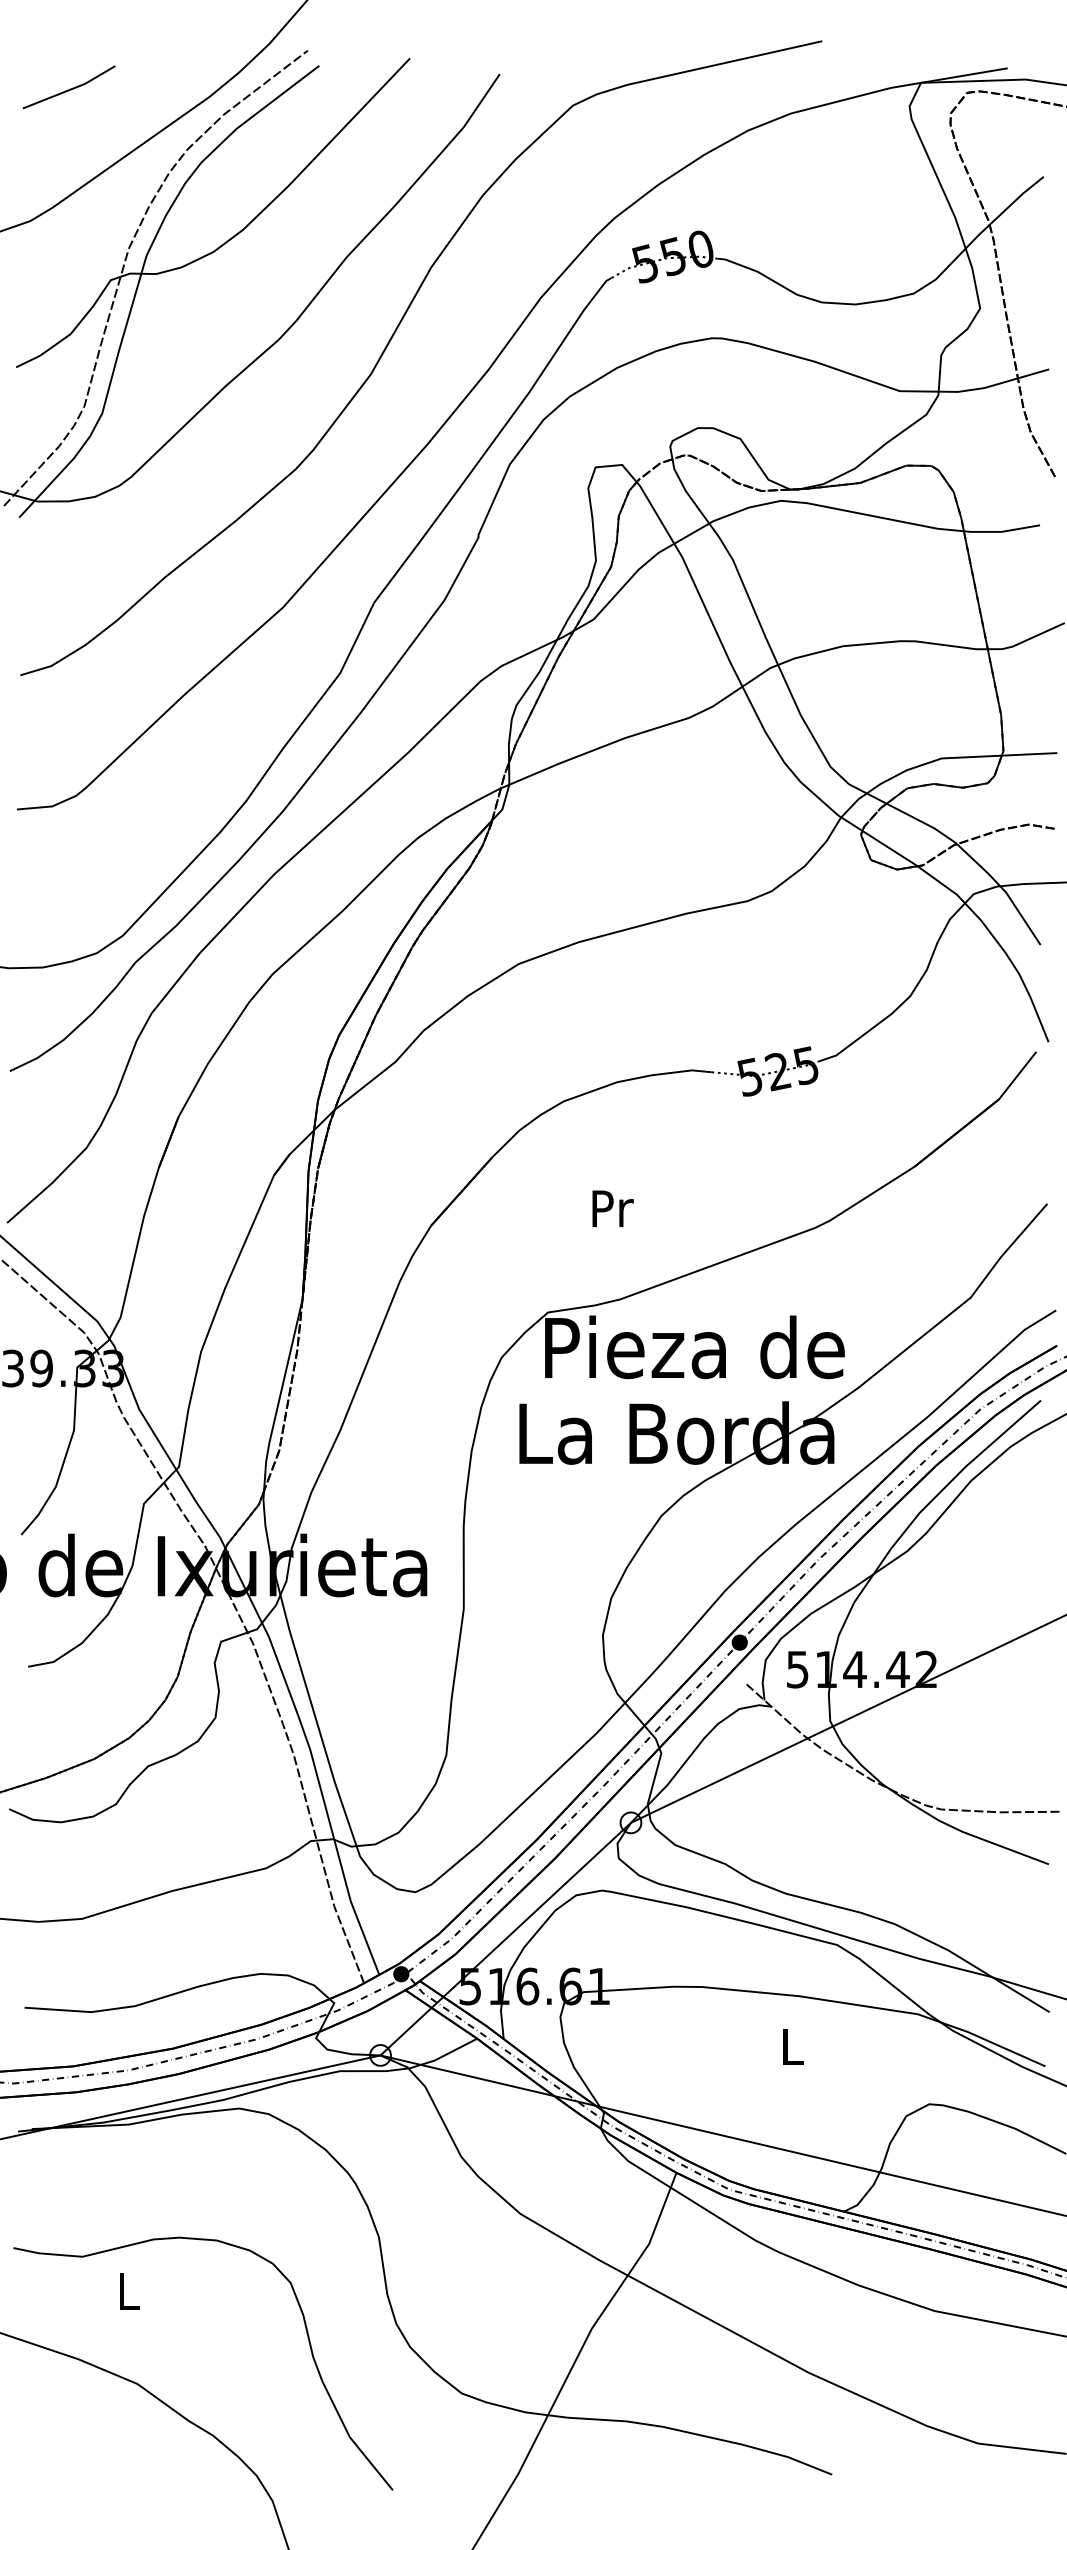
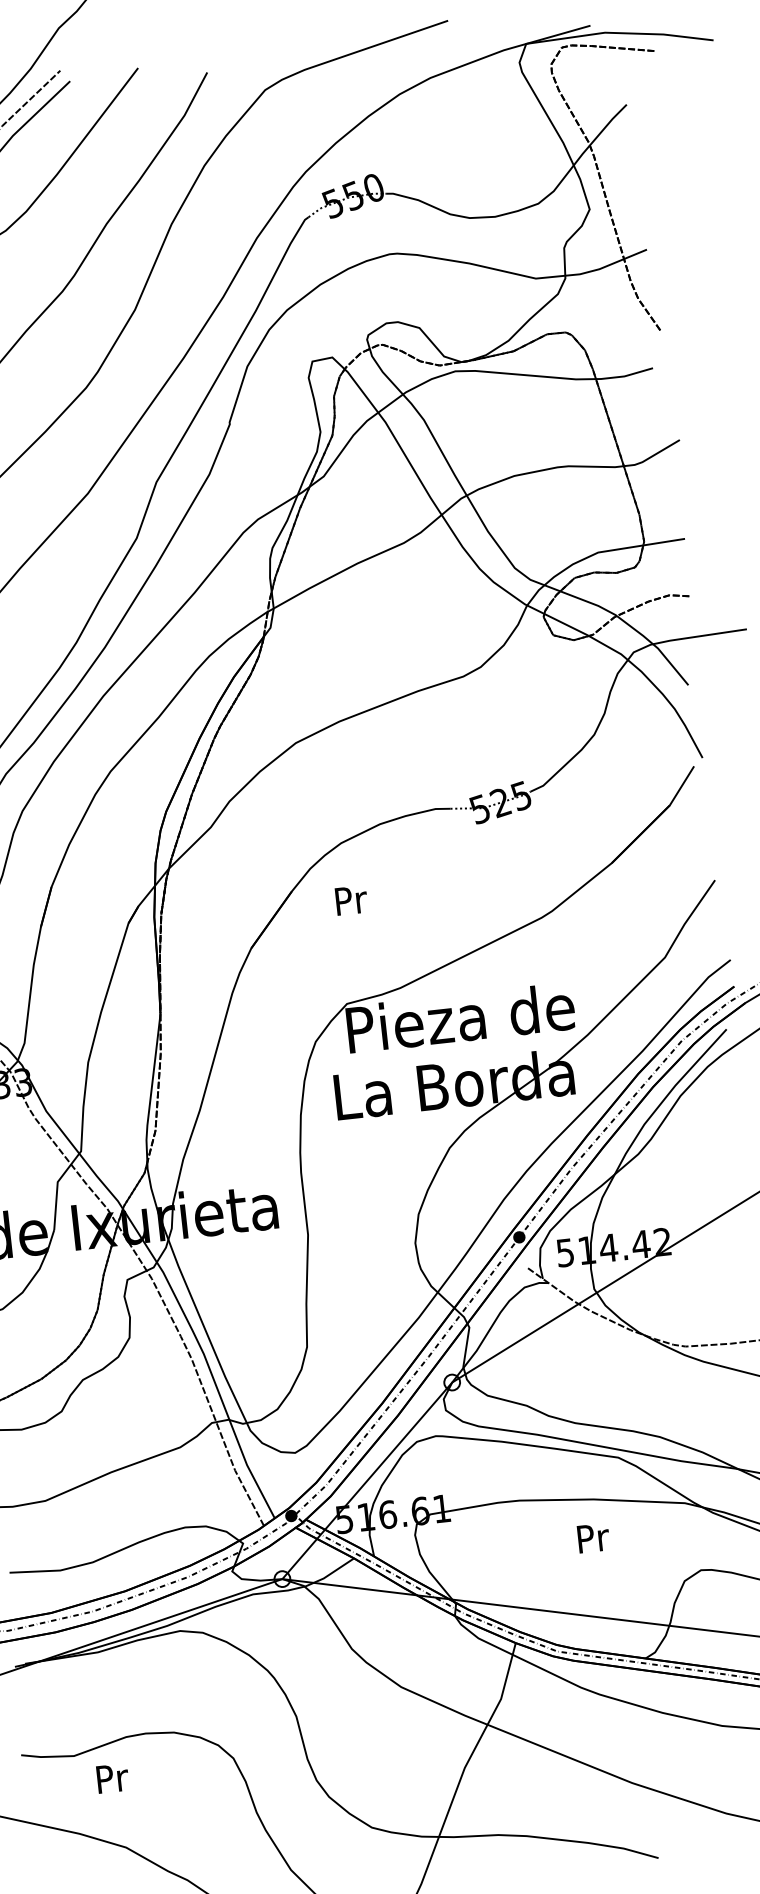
text: (612, 1208) -> (351, 900), moved
text: (793, 2046) -> (593, 1537), L -> Pr
text: (129, 2291) -> (112, 1778), L -> Pr

